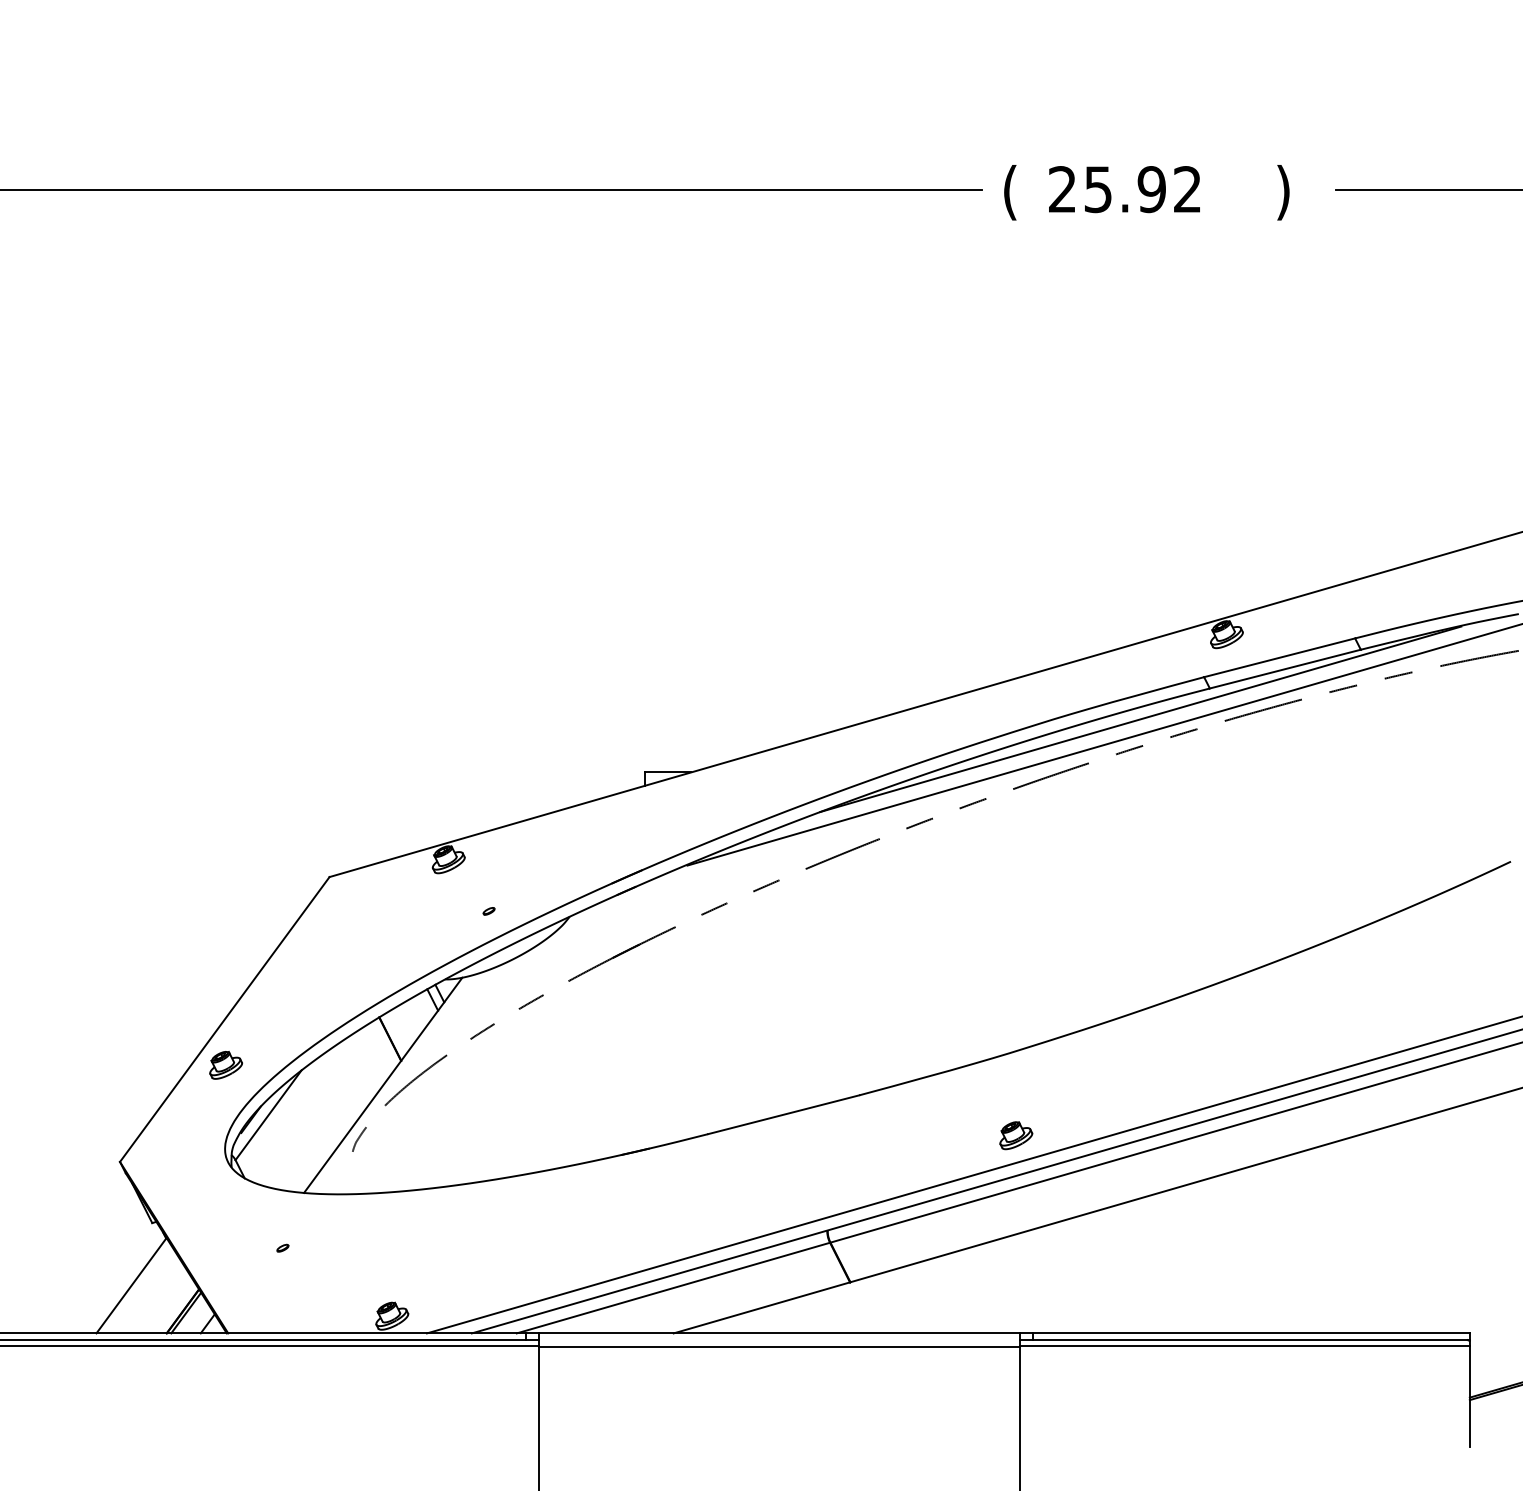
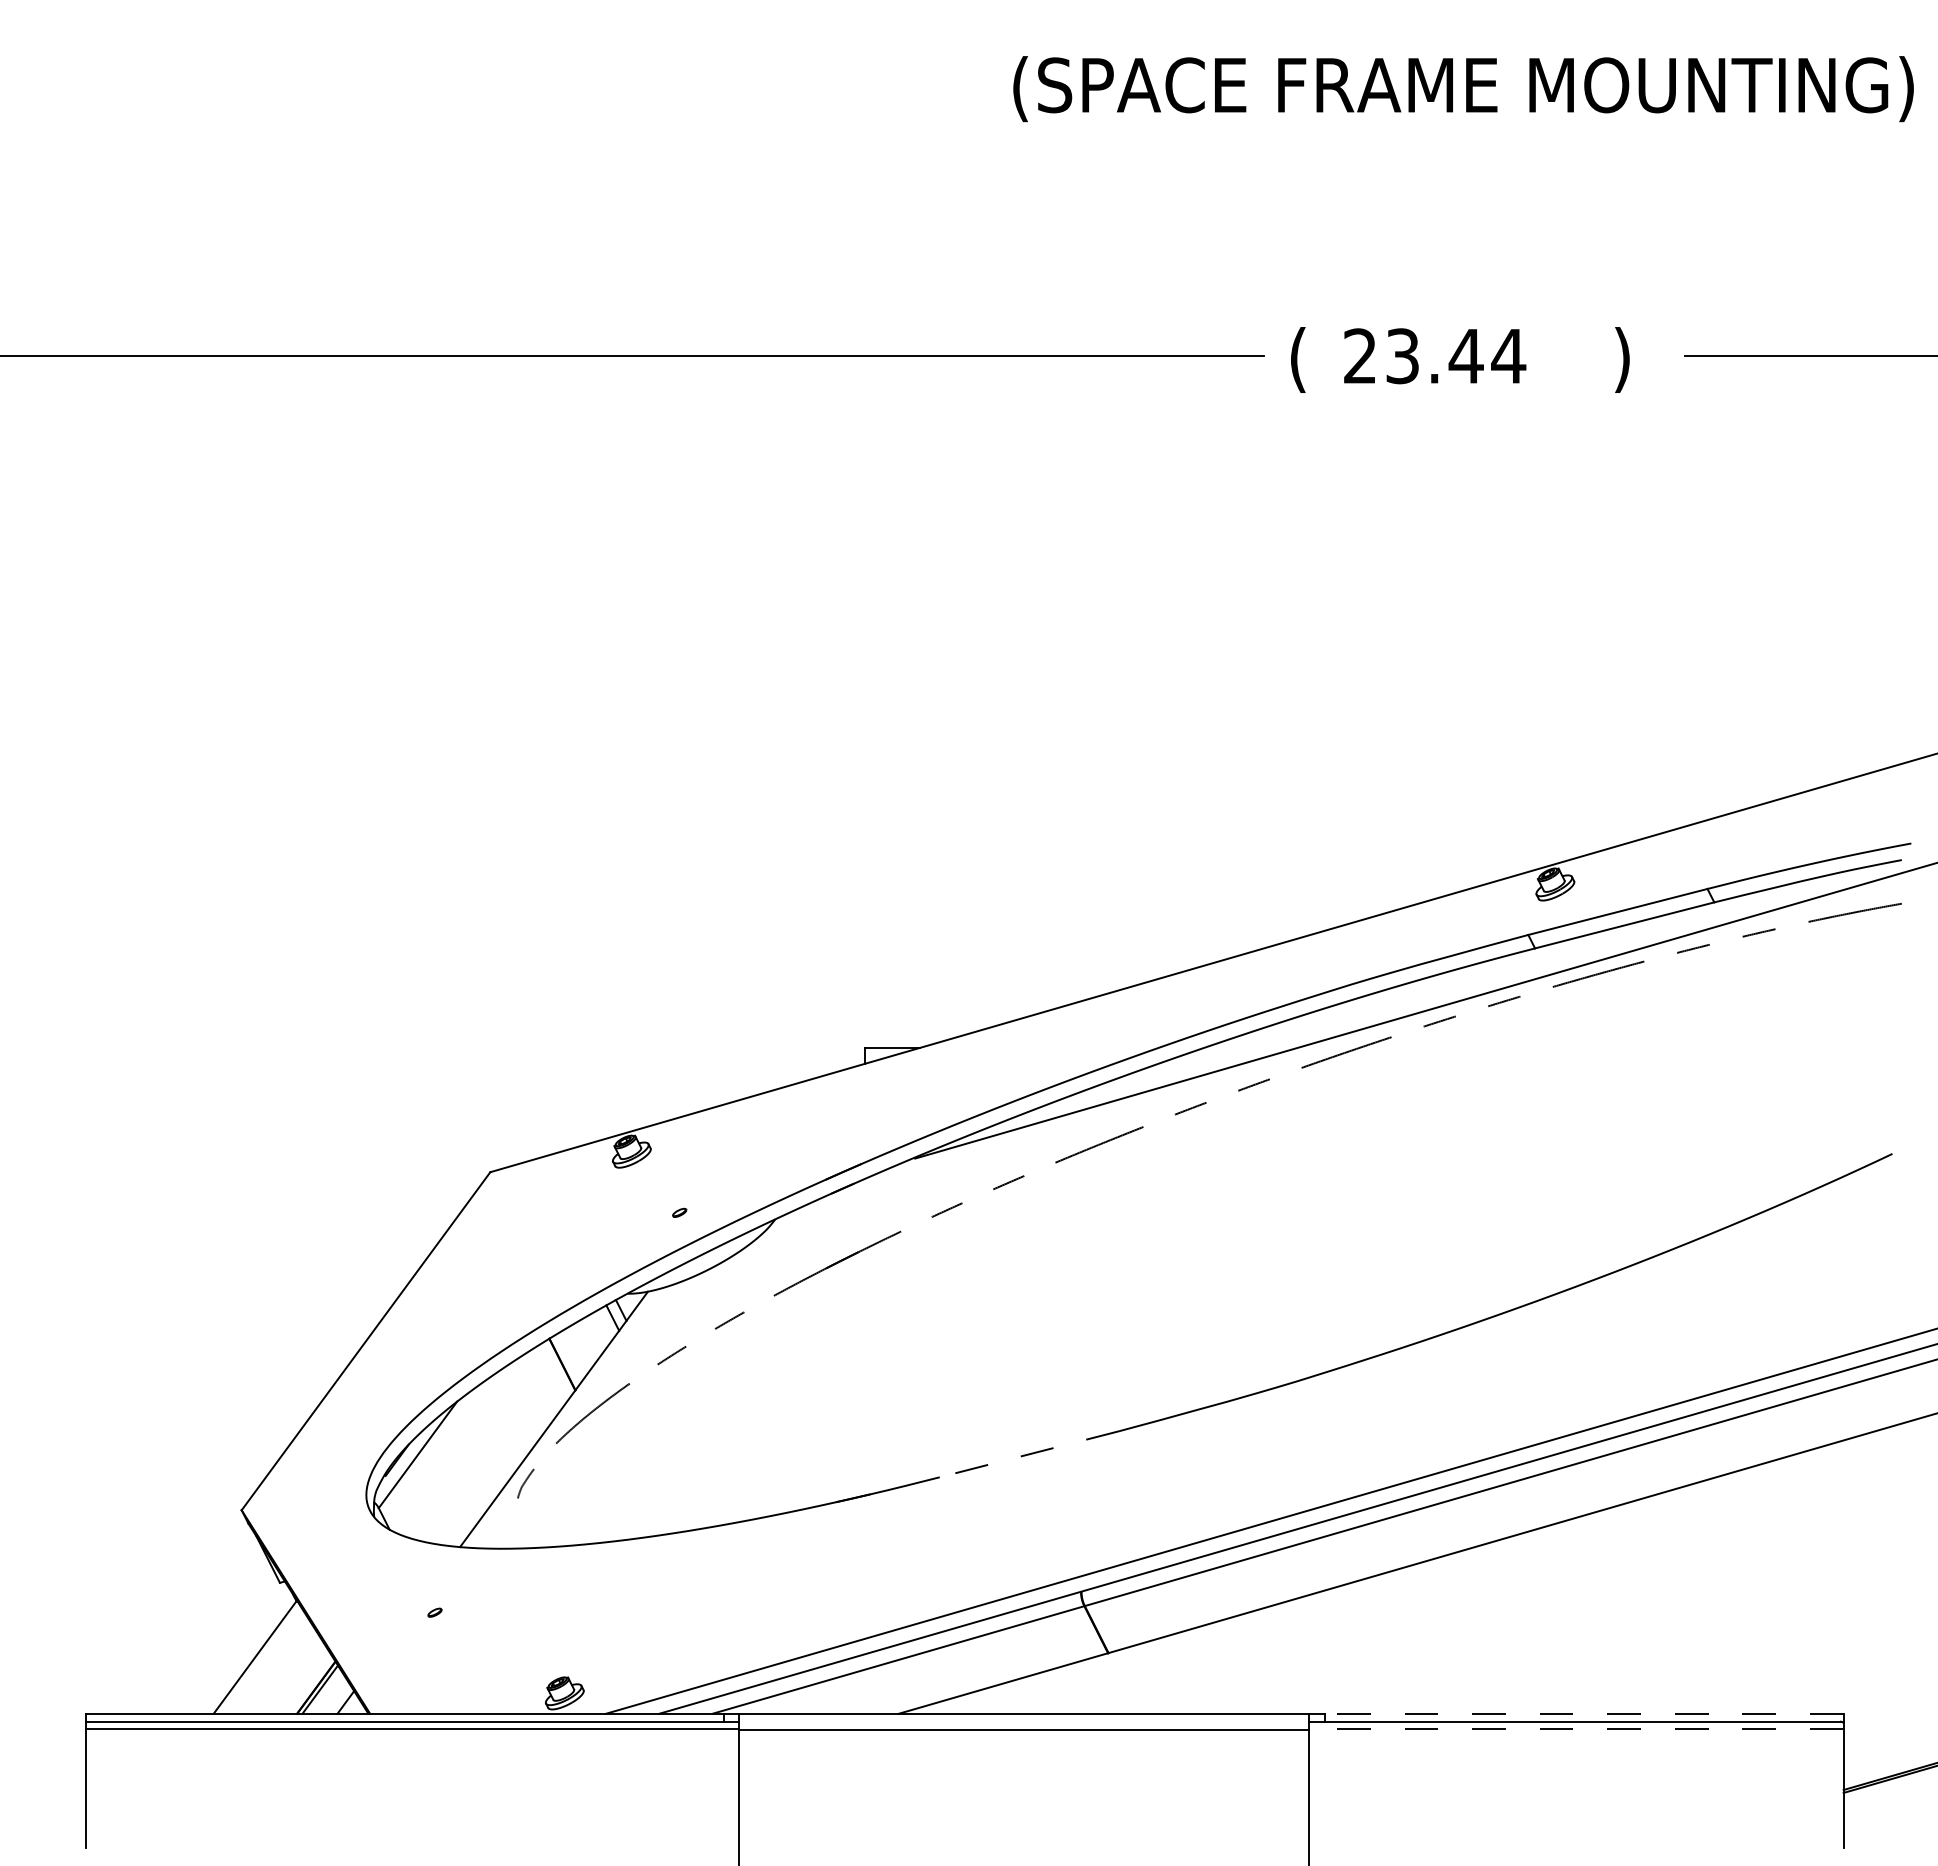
text: (1143, 189) -> (1456, 356), 25.92 -> 23.44
line: (1140, 718) -> (1452, 984), removed
part: (226, 1065) -> (367, 1395), removed
line: (783, 1114) -> (1029, 1454), solid -> dashed
part: (1016, 1135) -> (1305, 1479), removed
line: (1250, 1333) -> (1583, 1713), solid -> dashed
line: (1244, 1346) -> (1576, 1729), solid -> dashed

